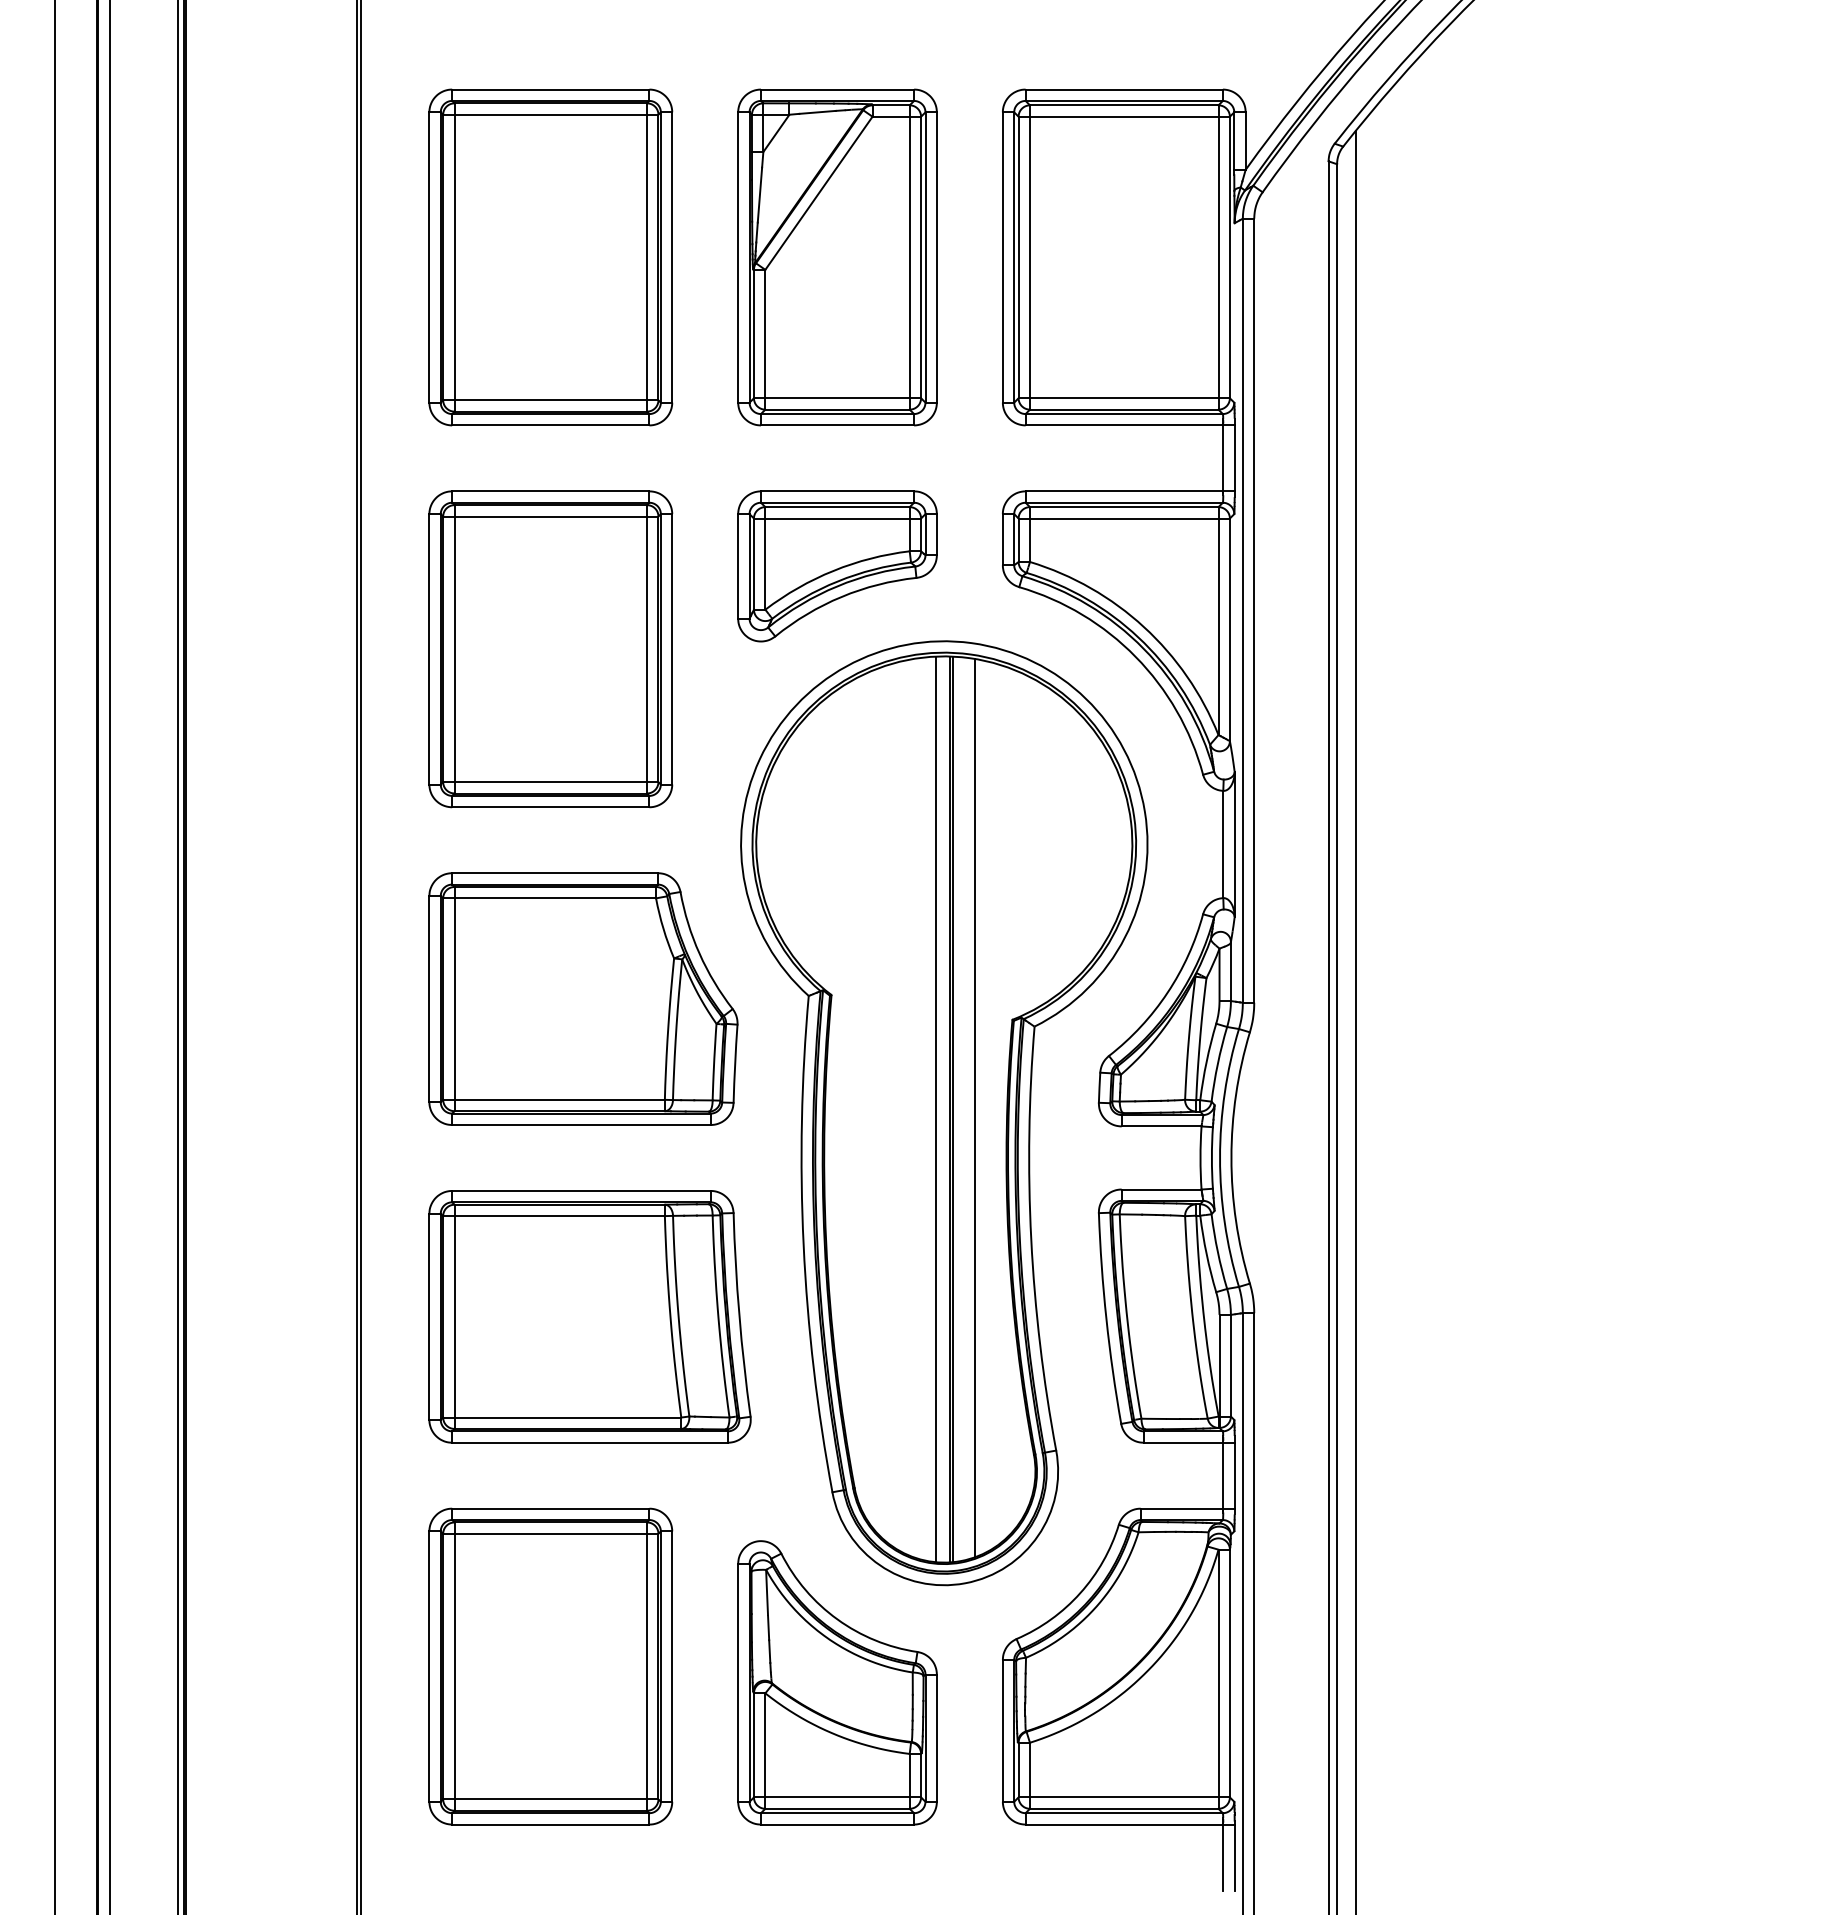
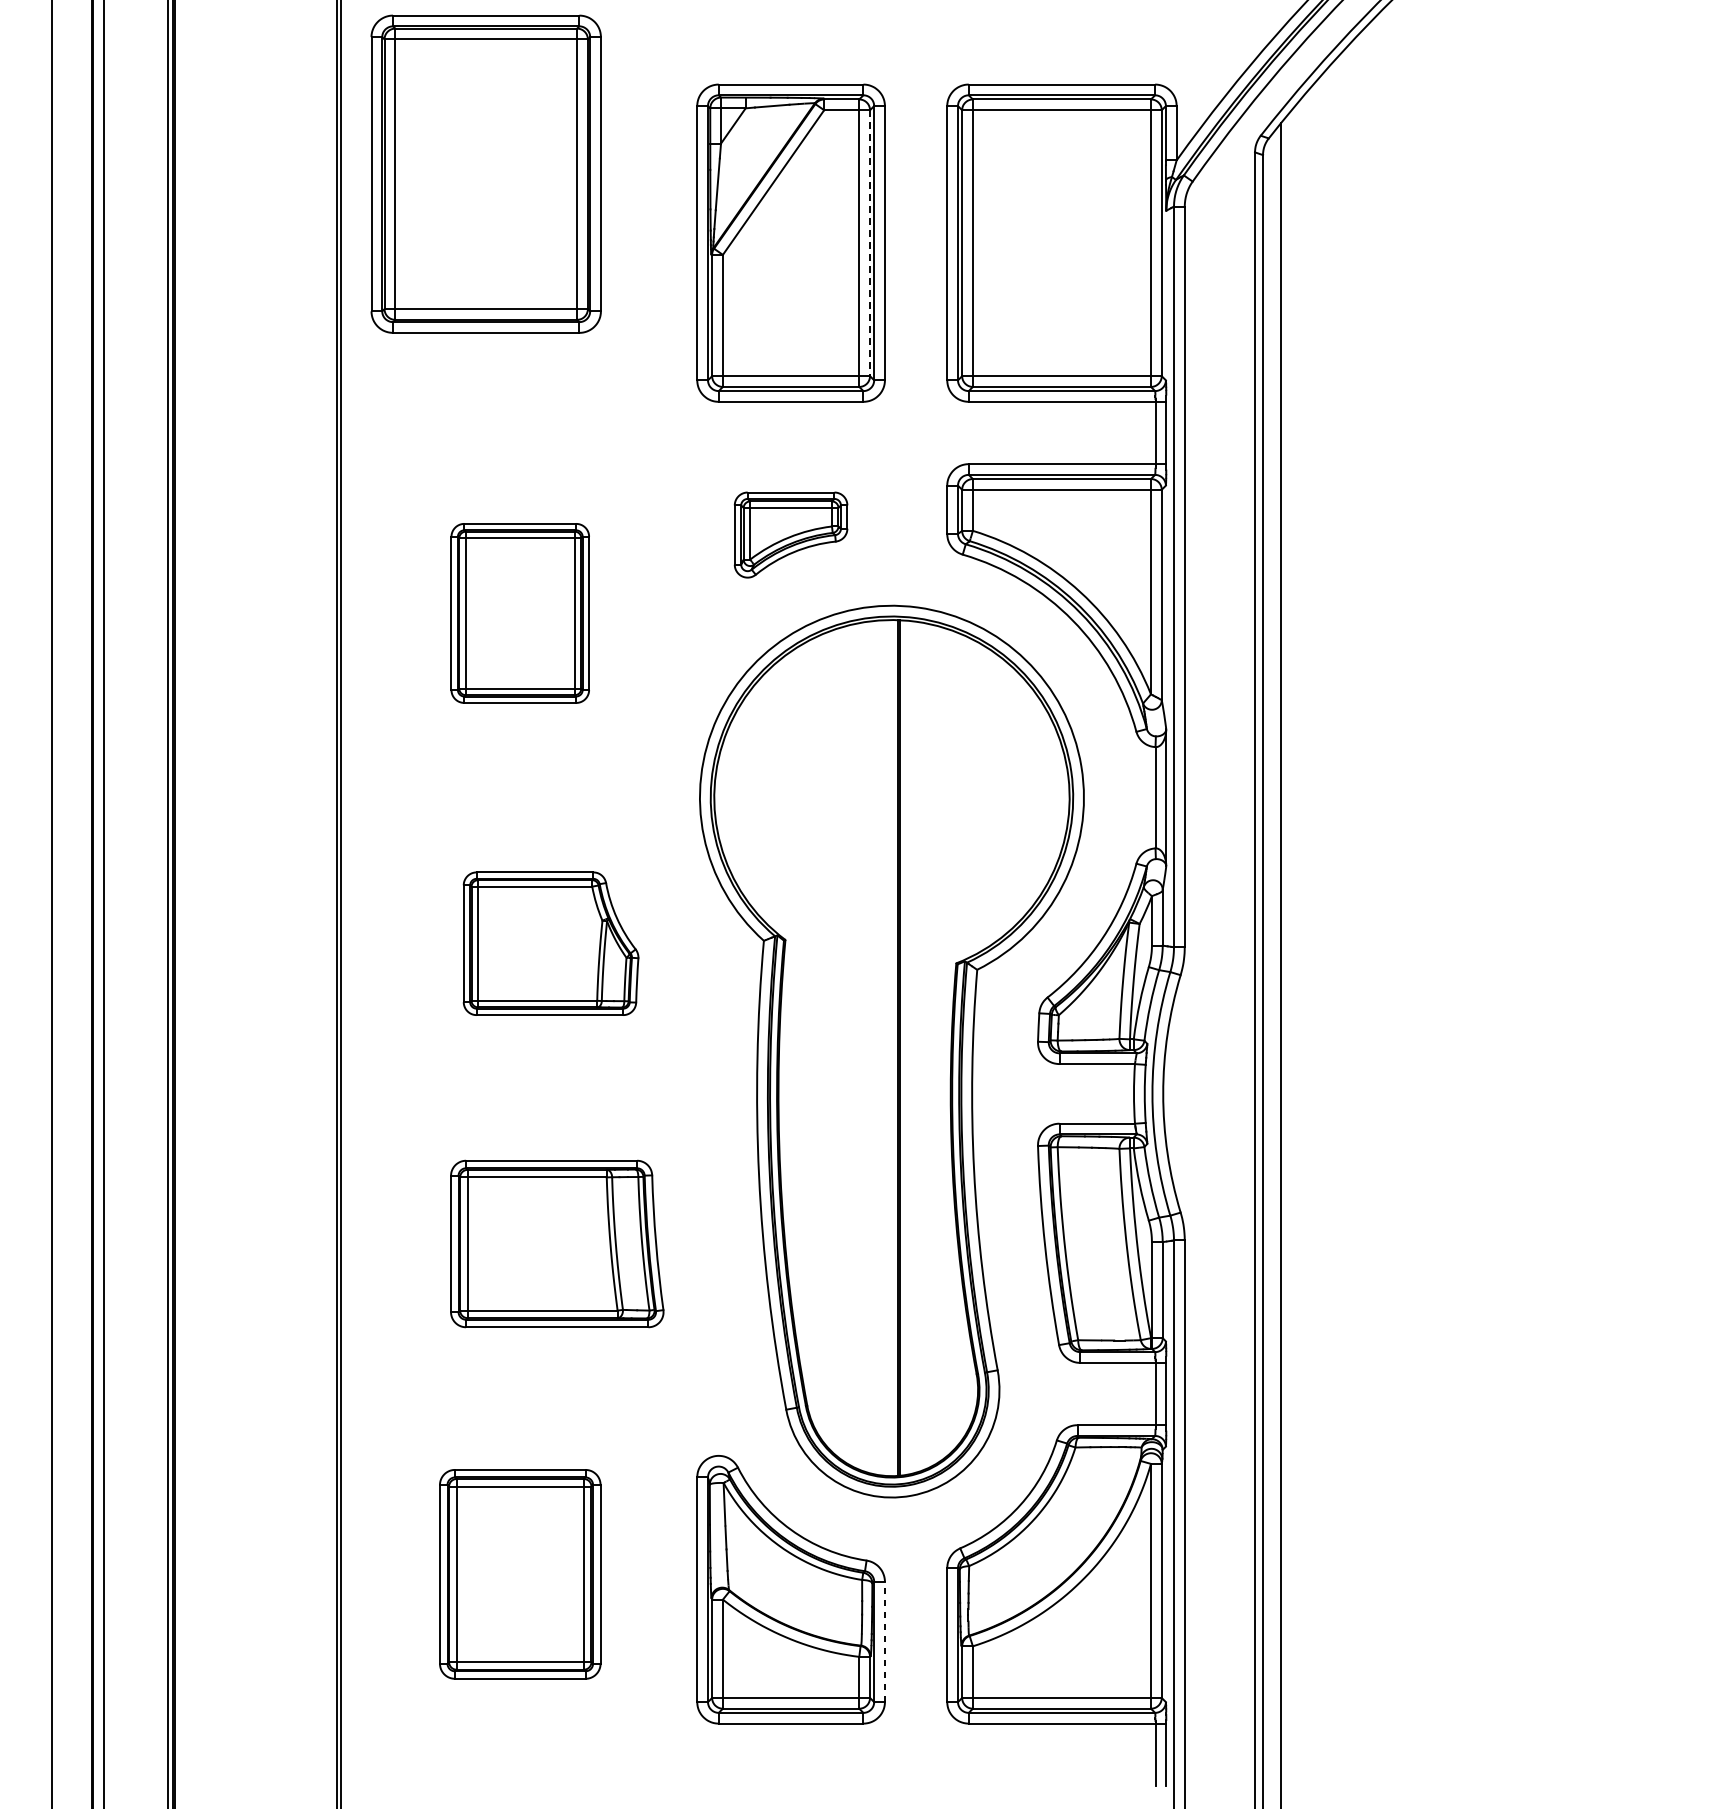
part: (550, 257) -> (485, 174), moved
line: (921, 257) -> (870, 243), solid -> dashed
part: (837, 566) -> (791, 535), size x0.6
part: (550, 649) -> (519, 613), size x0.6
part: (583, 998) -> (551, 943), size x0.6
line: (975, 1108) -> (921, 1047), removed
line: (936, 1109) -> (884, 1048), removed
part: (589, 1316) -> (556, 1243), size x0.7
part: (550, 1666) -> (519, 1574), size x0.7
line: (936, 1738) -> (884, 1642), solid -> dashed

